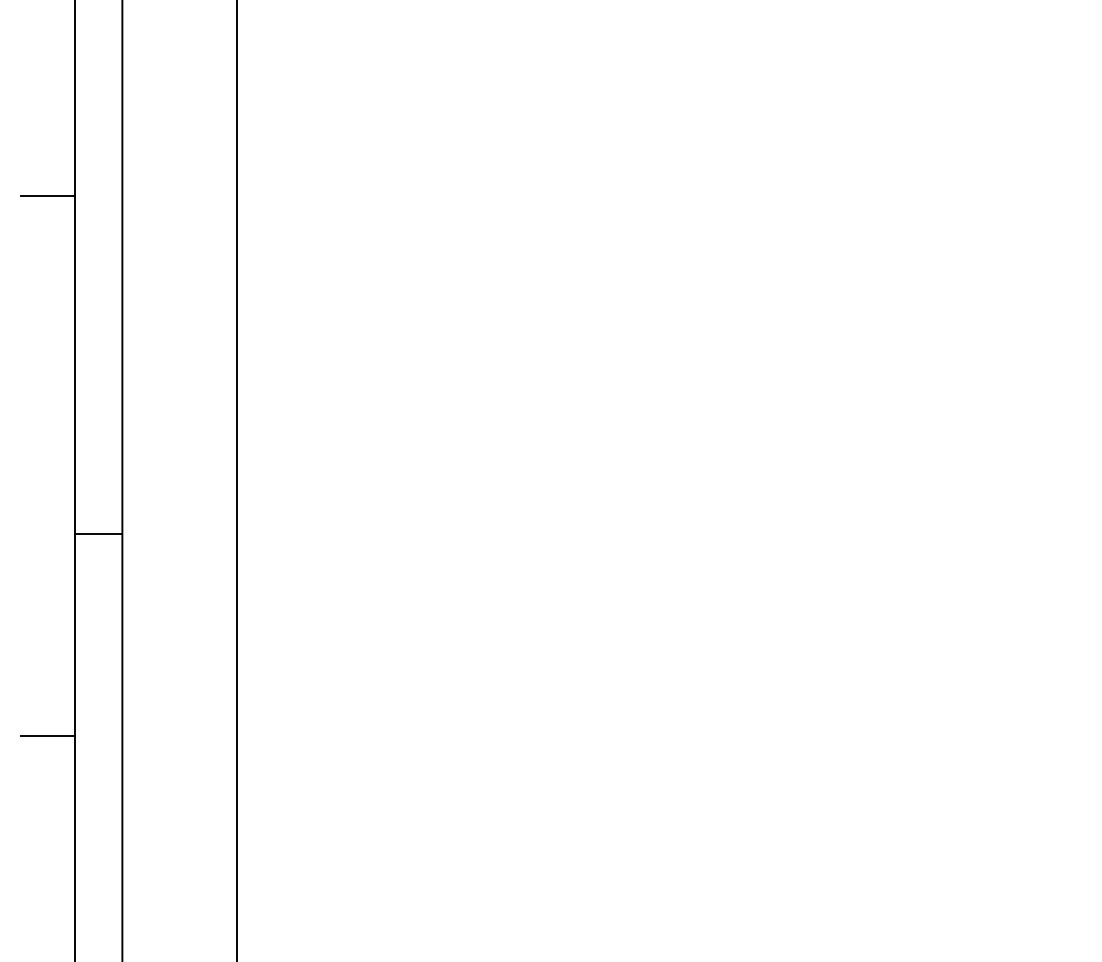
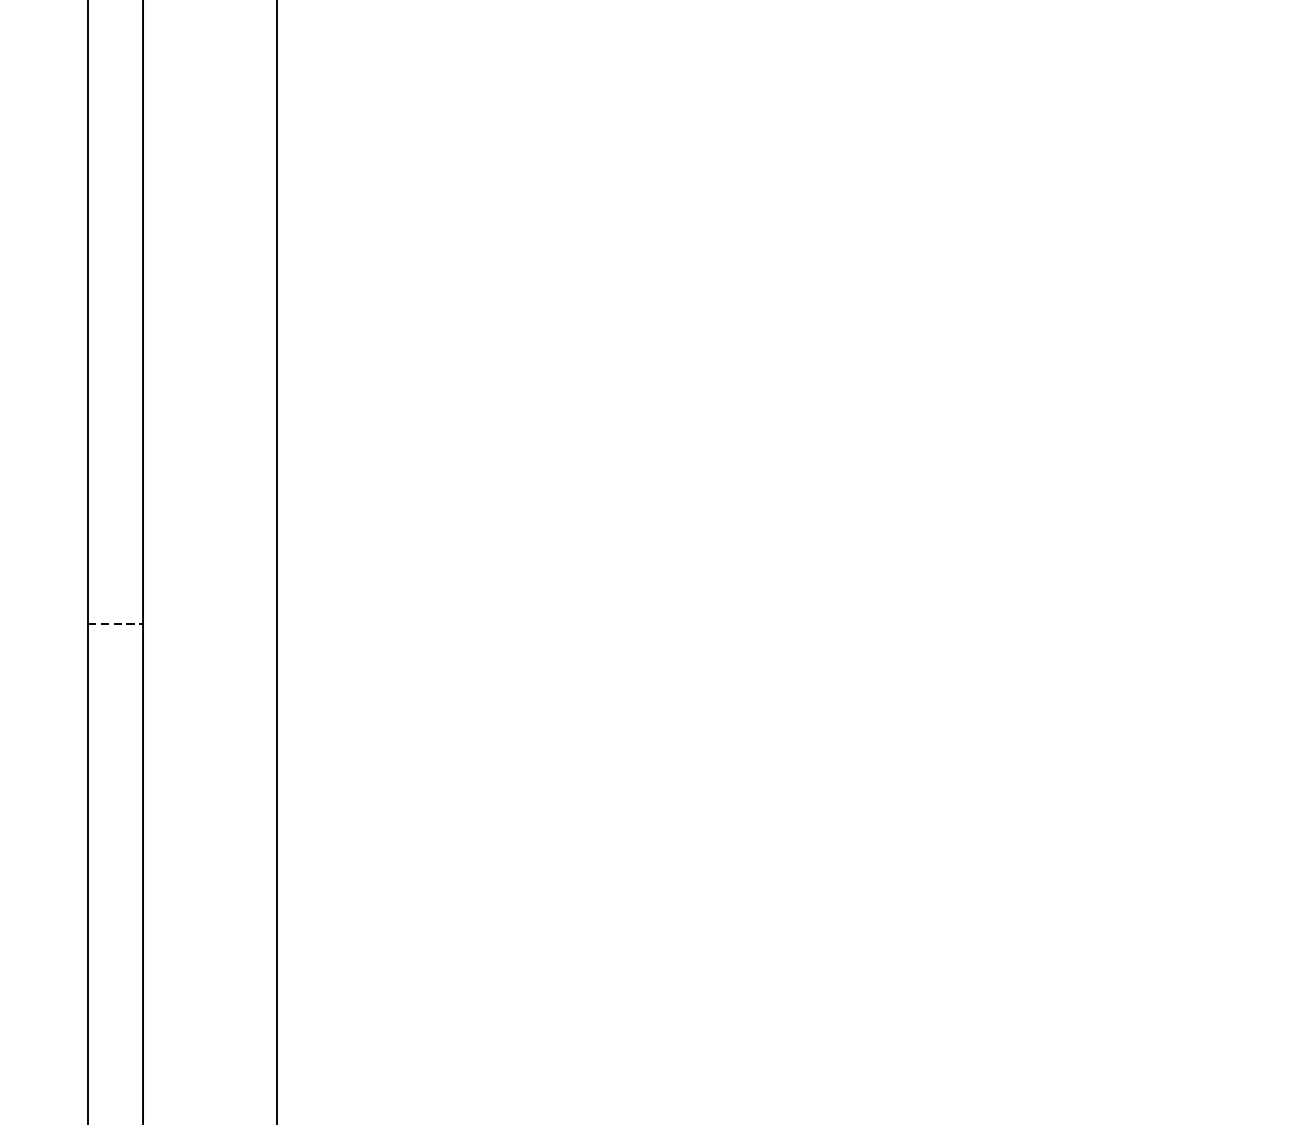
line: (48, 196) -> (56, 229), removed
line: (98, 533) -> (115, 623), solid -> dashed
line: (48, 736) -> (56, 861), removed

